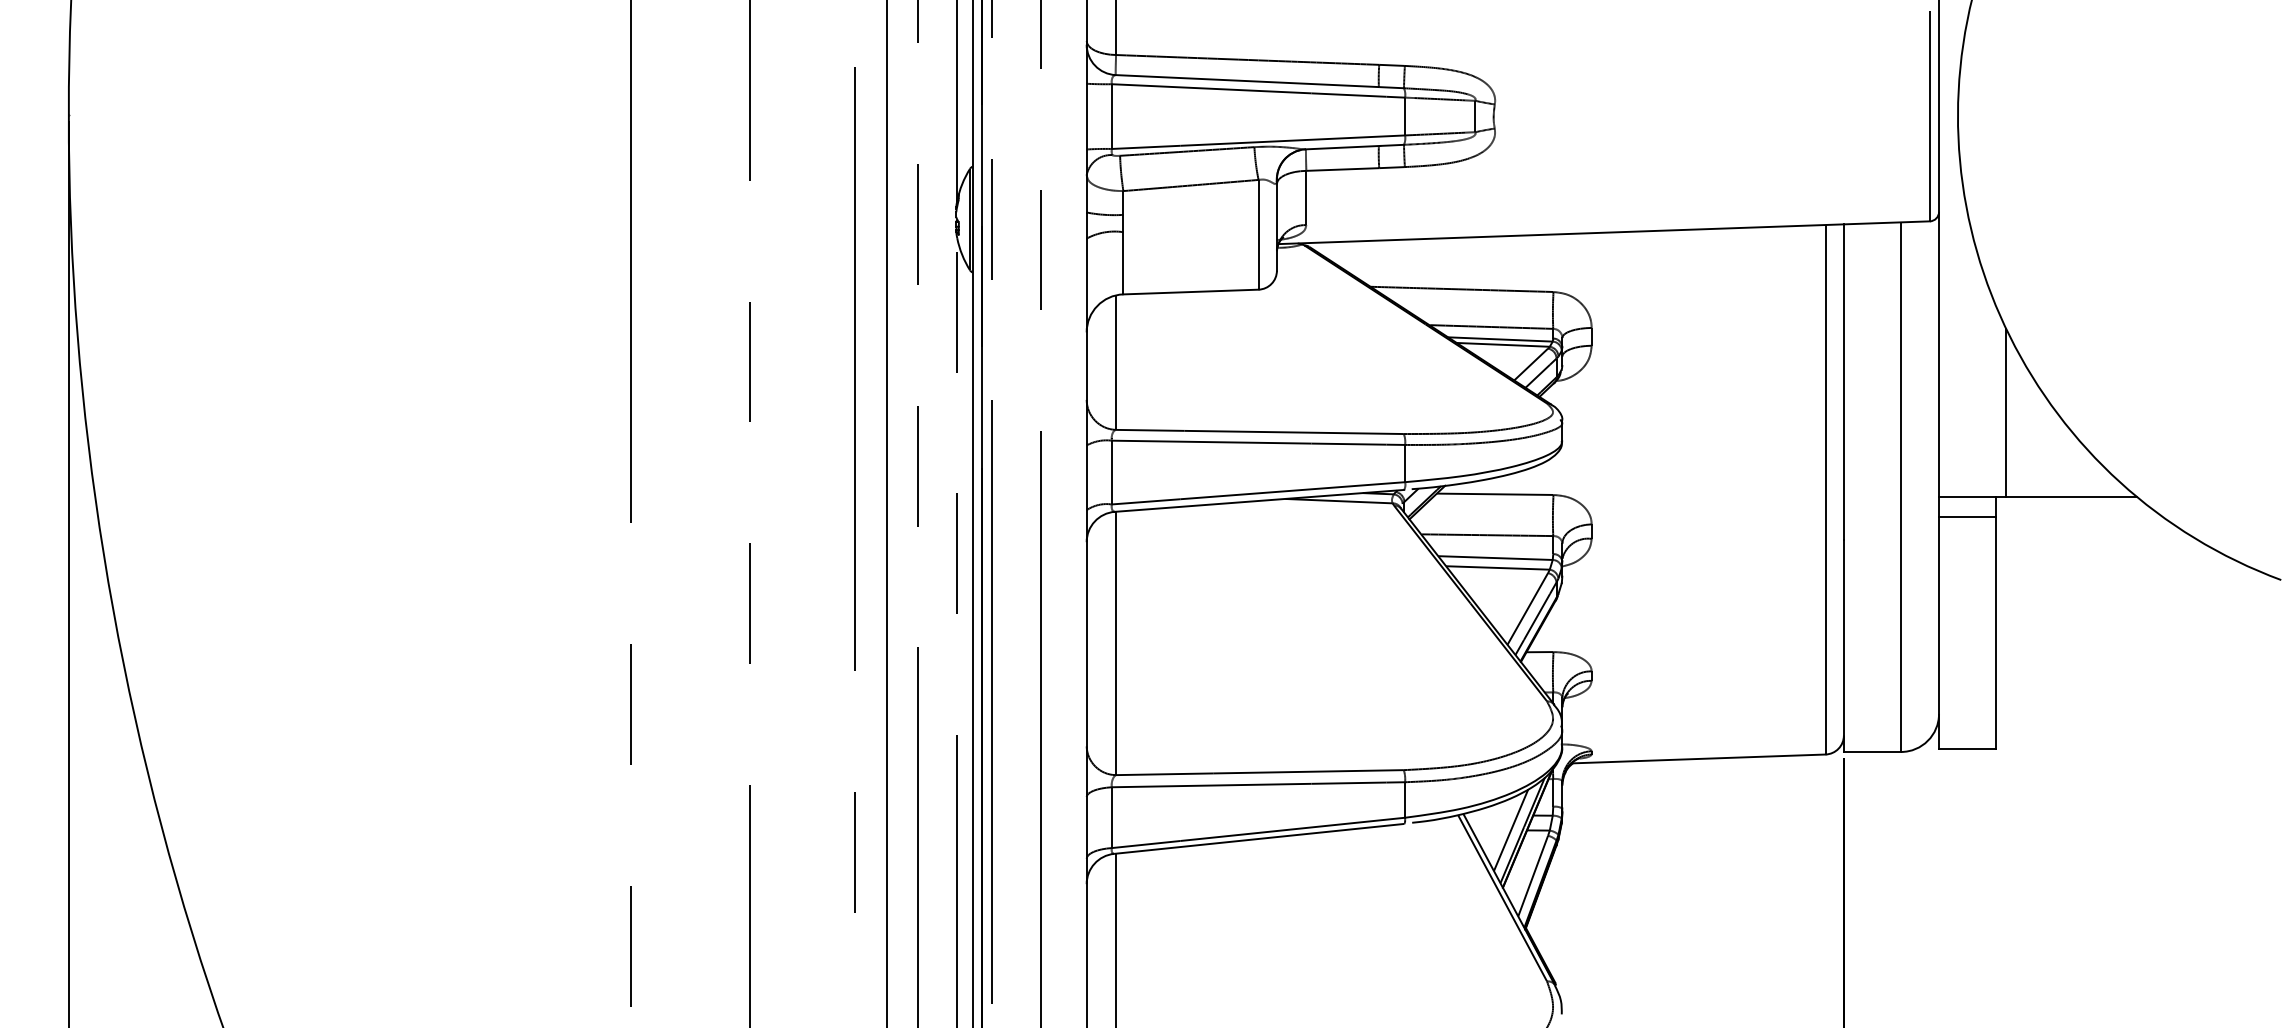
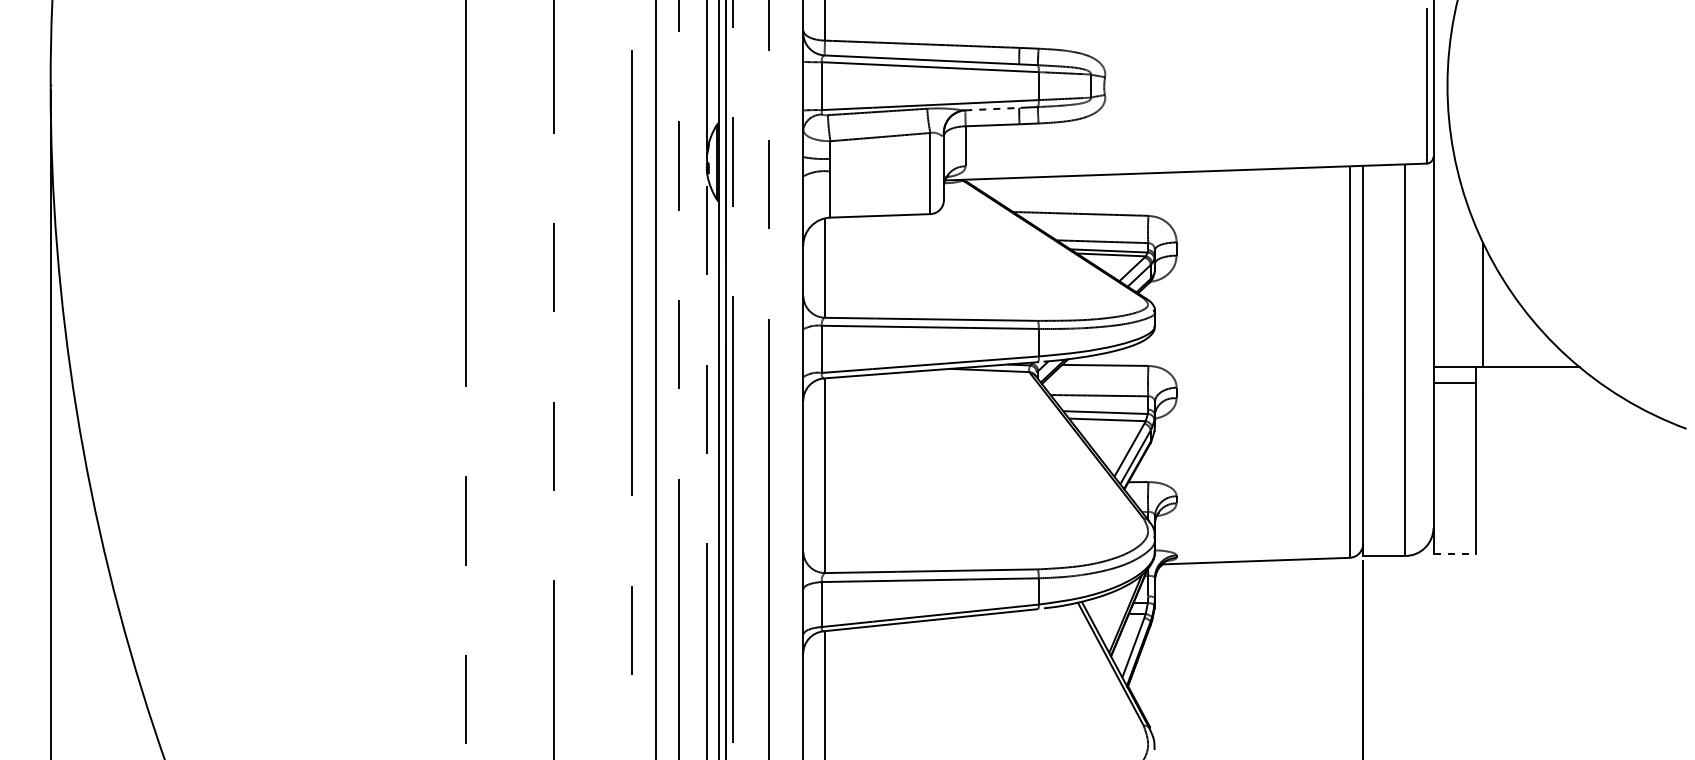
line: (1343, 147) -> (993, 109), solid -> dashed
line: (1967, 748) -> (1454, 553), solid -> dashed
line: (1510, 830) -> (1116, 614), removed

